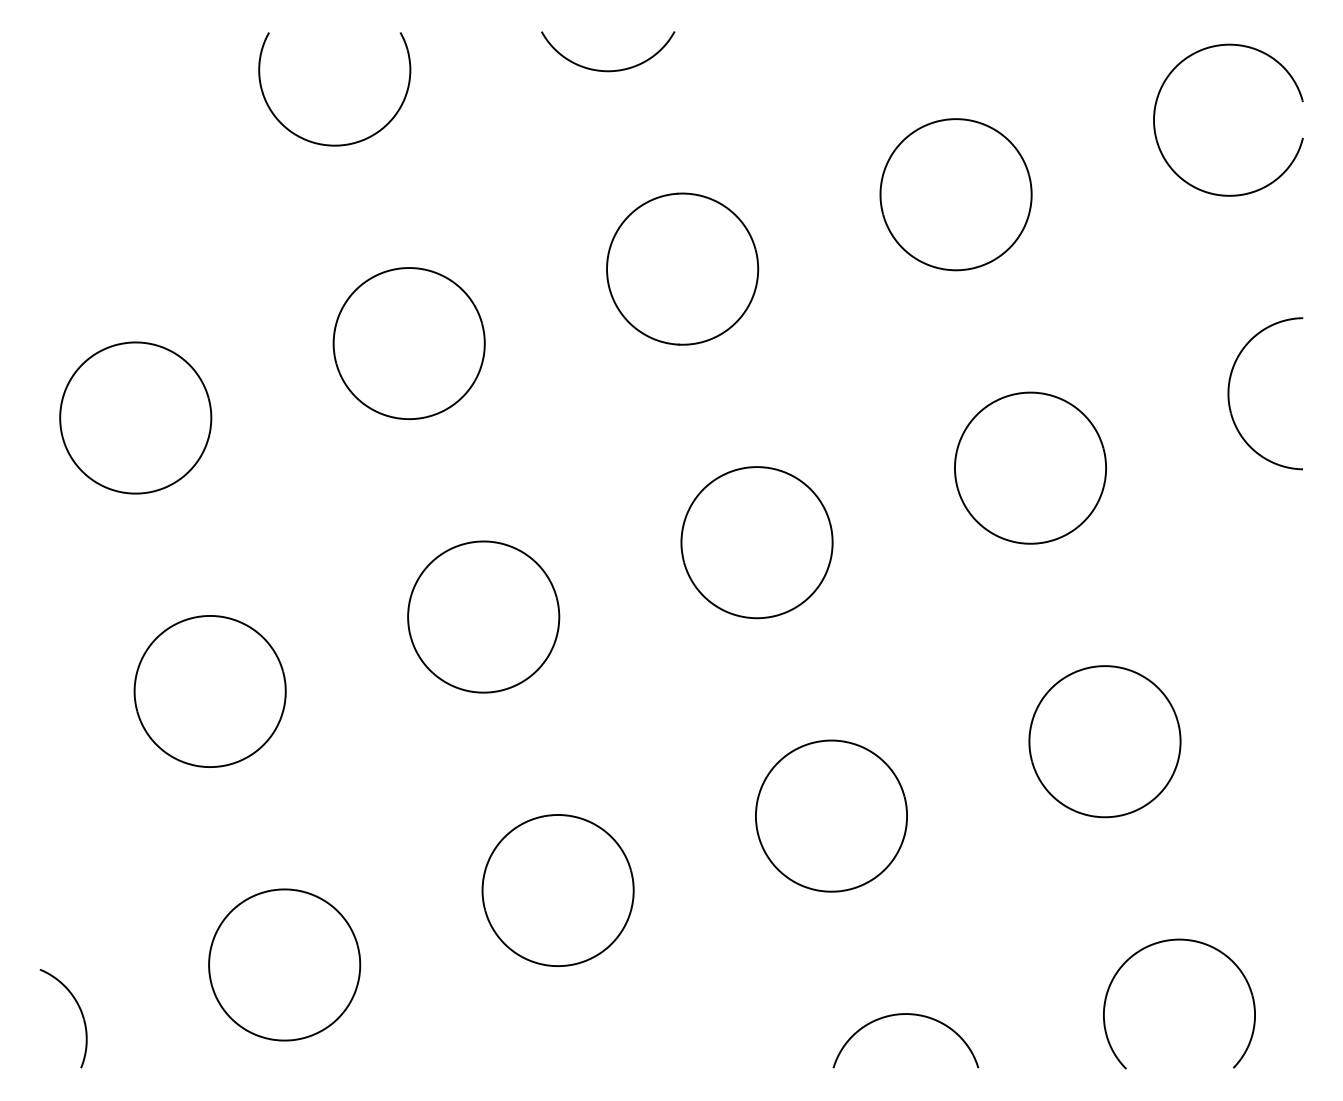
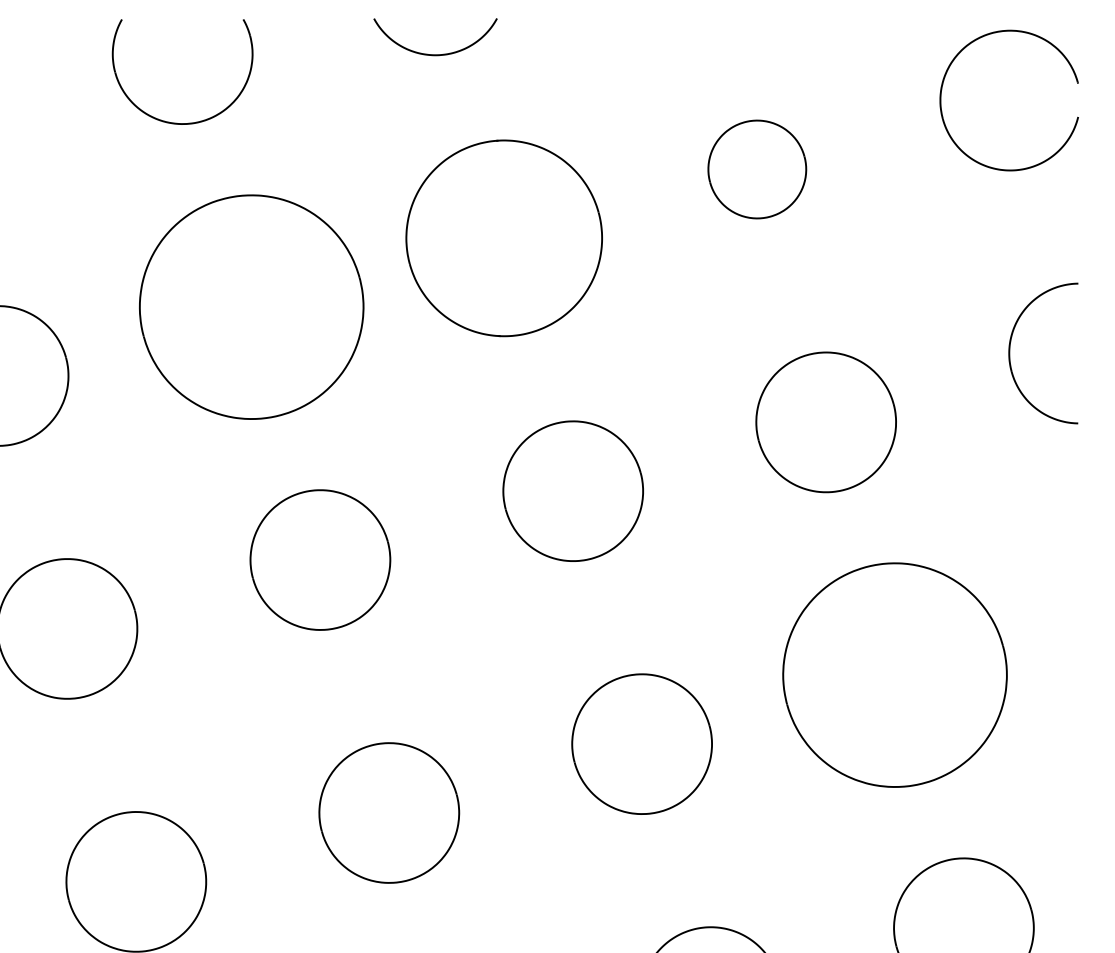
part: (955, 194) -> (756, 169), size x0.7
part: (682, 268) -> (504, 237), size x1.4
part: (408, 343) -> (250, 307), size x1.6
part: (1104, 741) -> (894, 675), size x1.6

